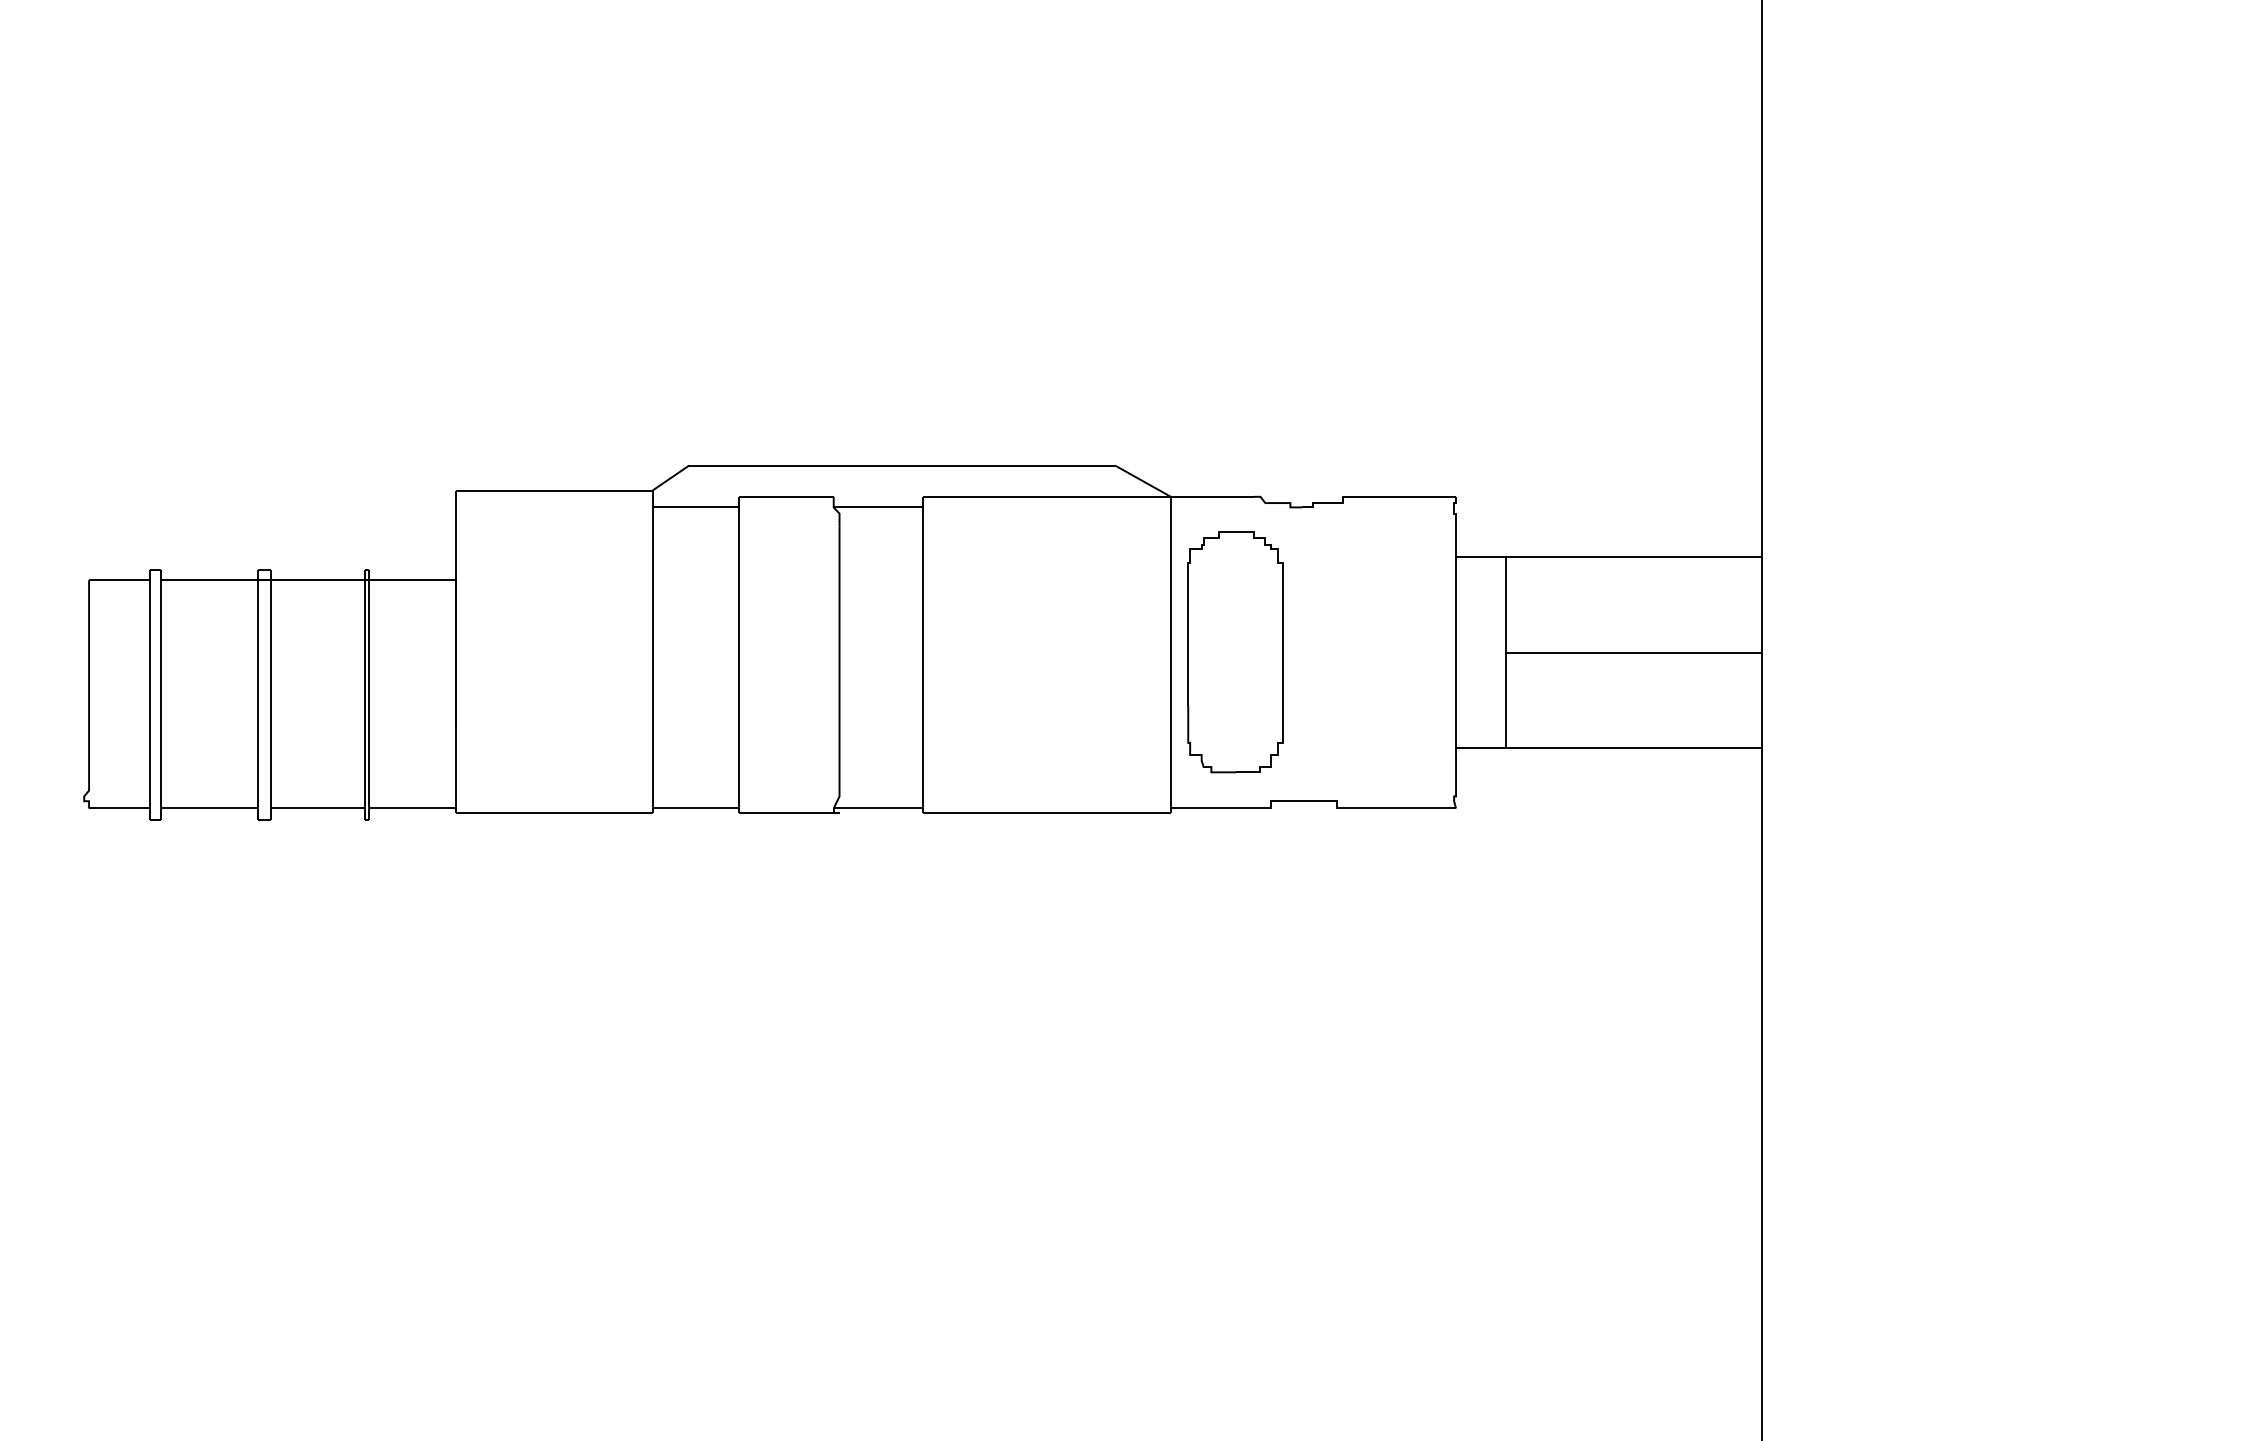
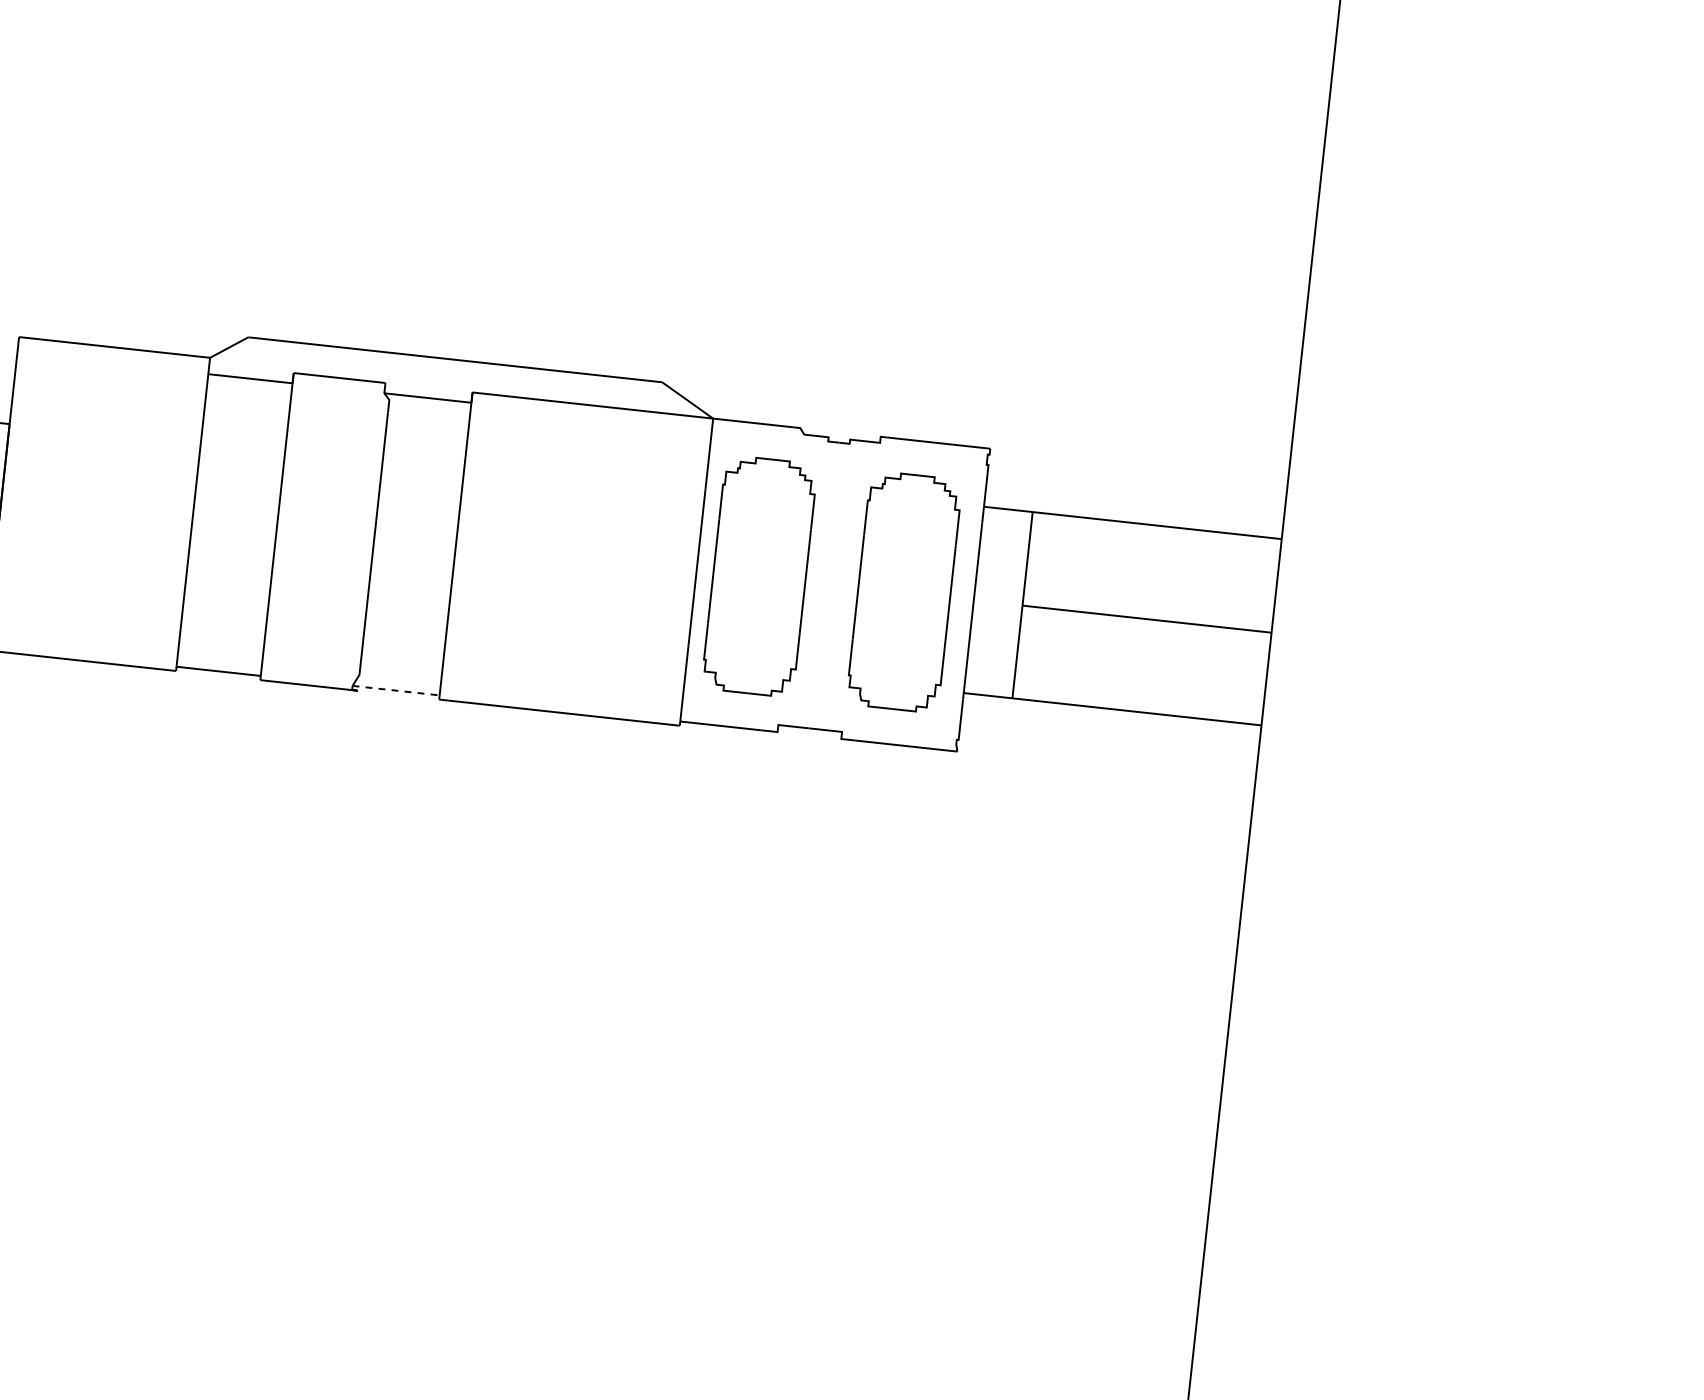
part: (1384, 652) -> (904, 592), added
line: (878, 808) -> (396, 690), solid -> dashed

